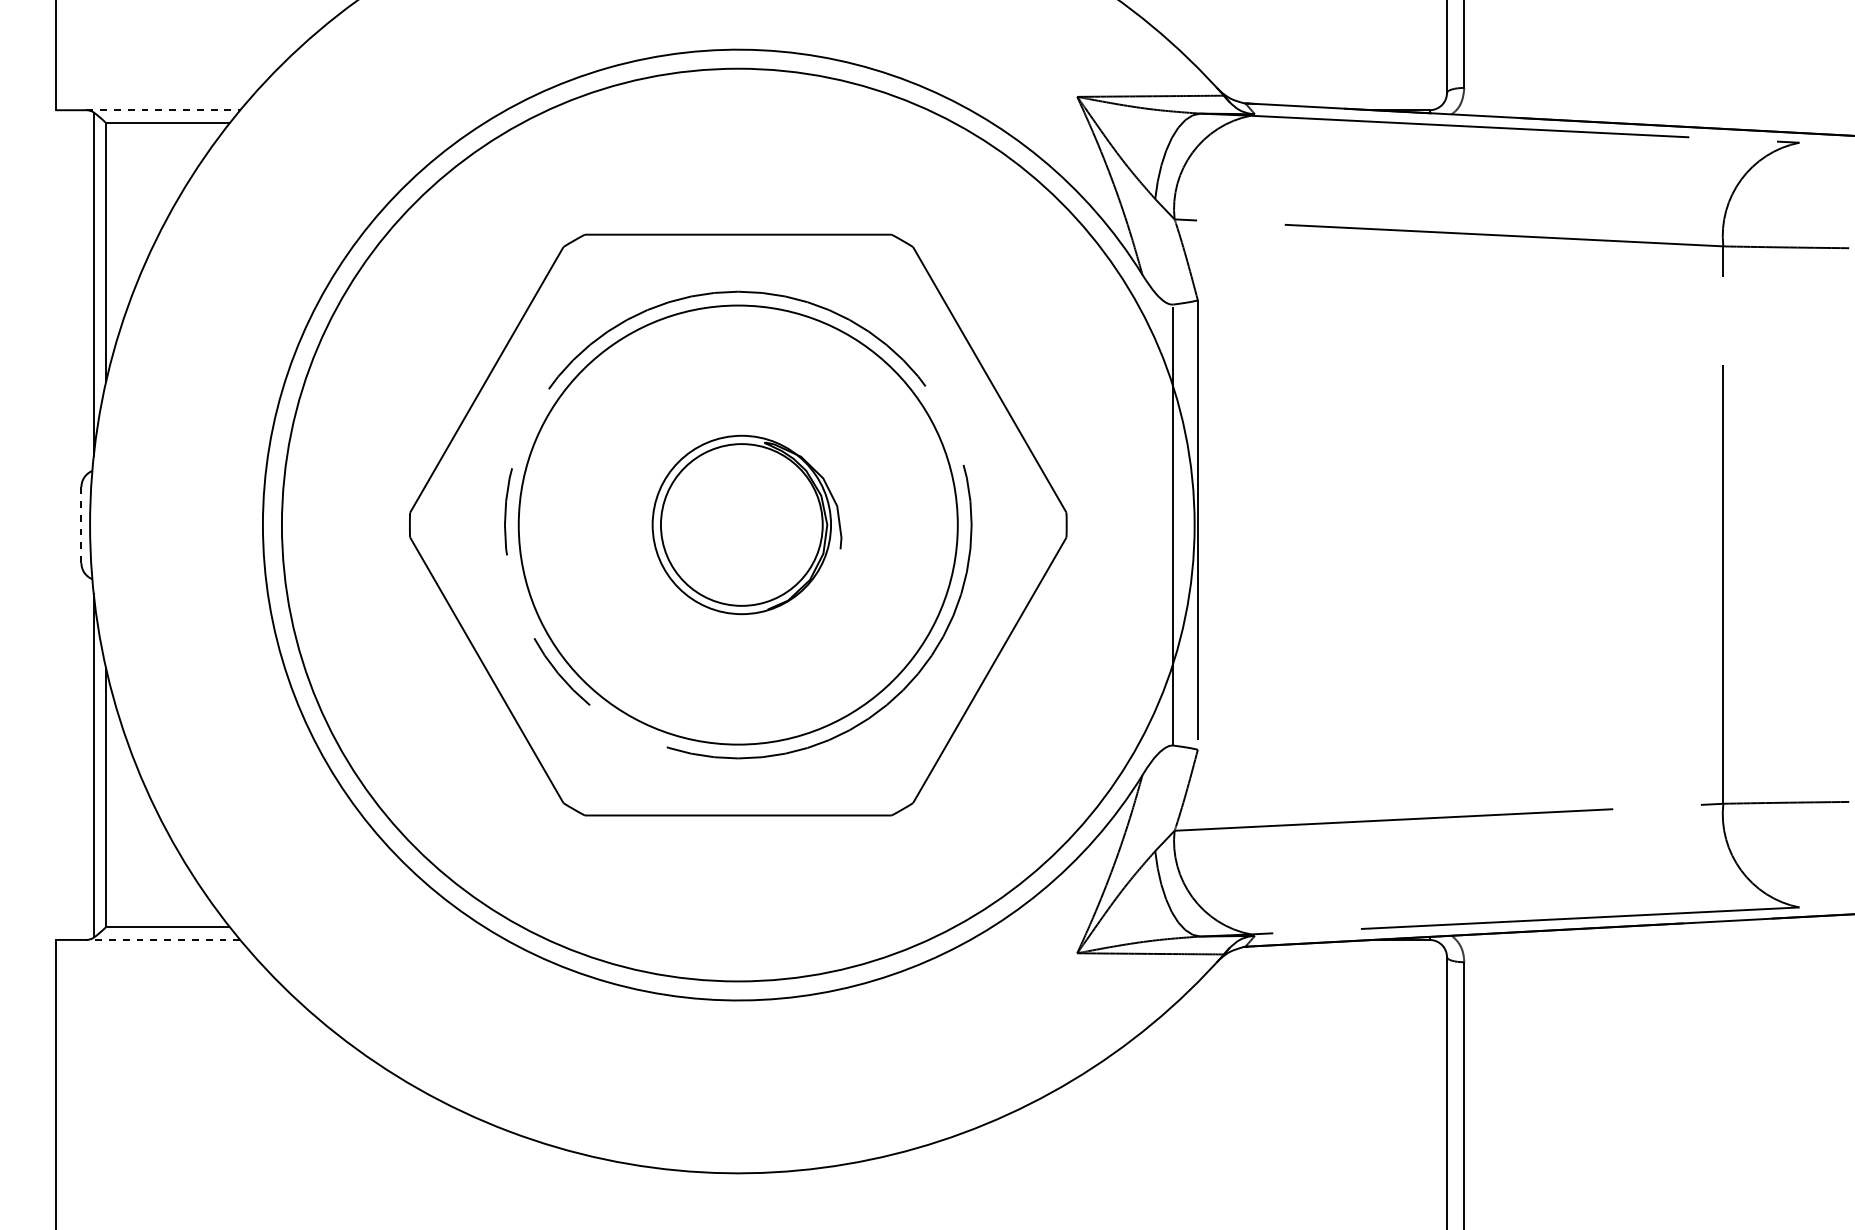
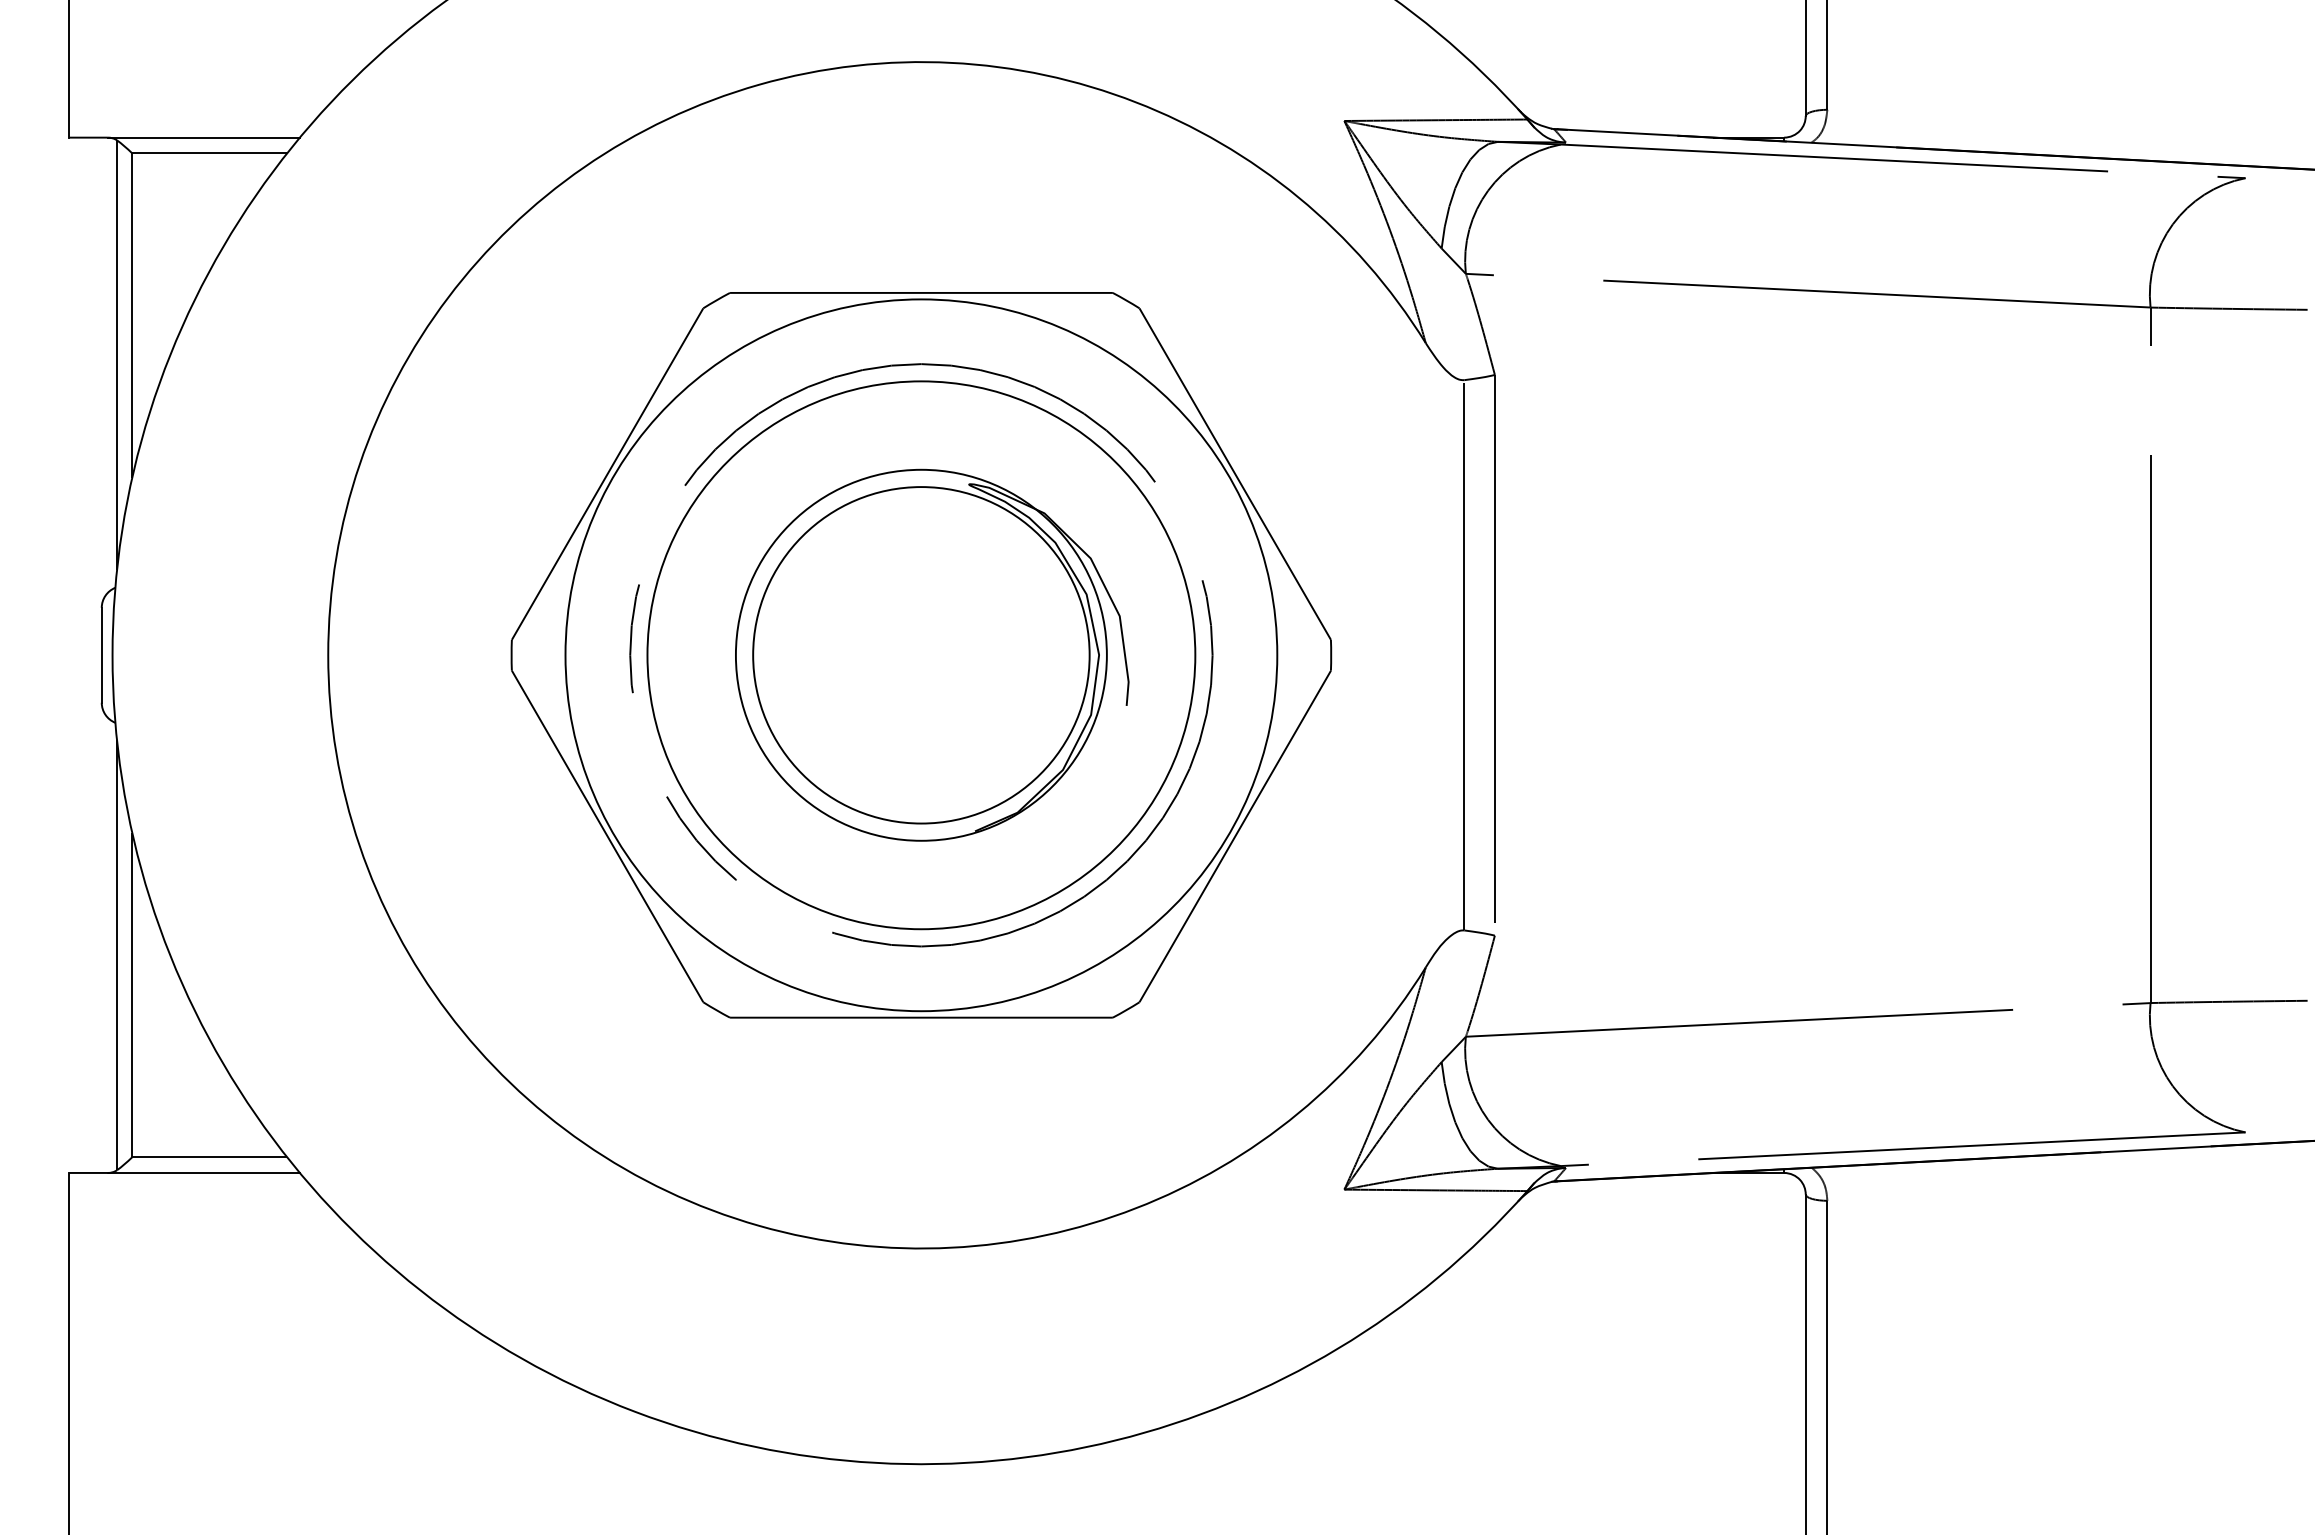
line: (163, 110) -> (204, 137), dashed -> solid
line: (81, 524) -> (101, 654), dashed -> solid
part: (747, 524) -> (932, 654), size x1.67
circle: (738, 525) -> (921, 655), size x0.62
line: (162, 939) -> (203, 1172), dashed -> solid

